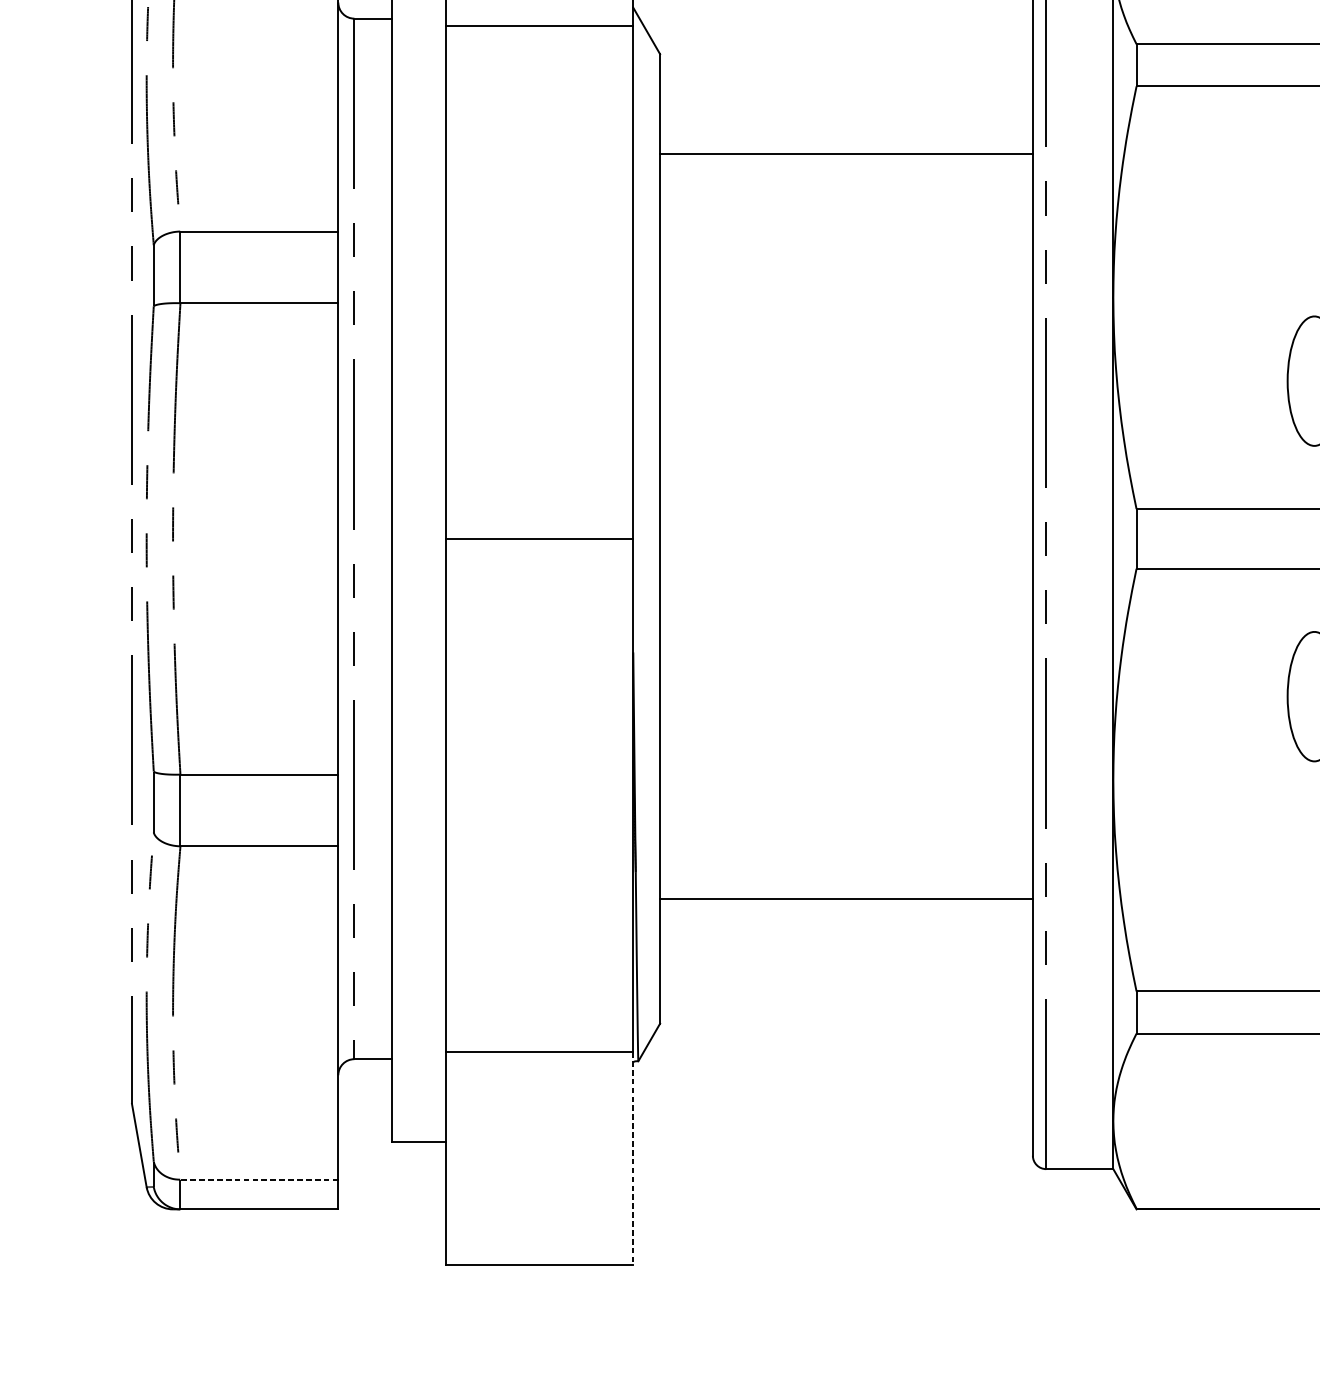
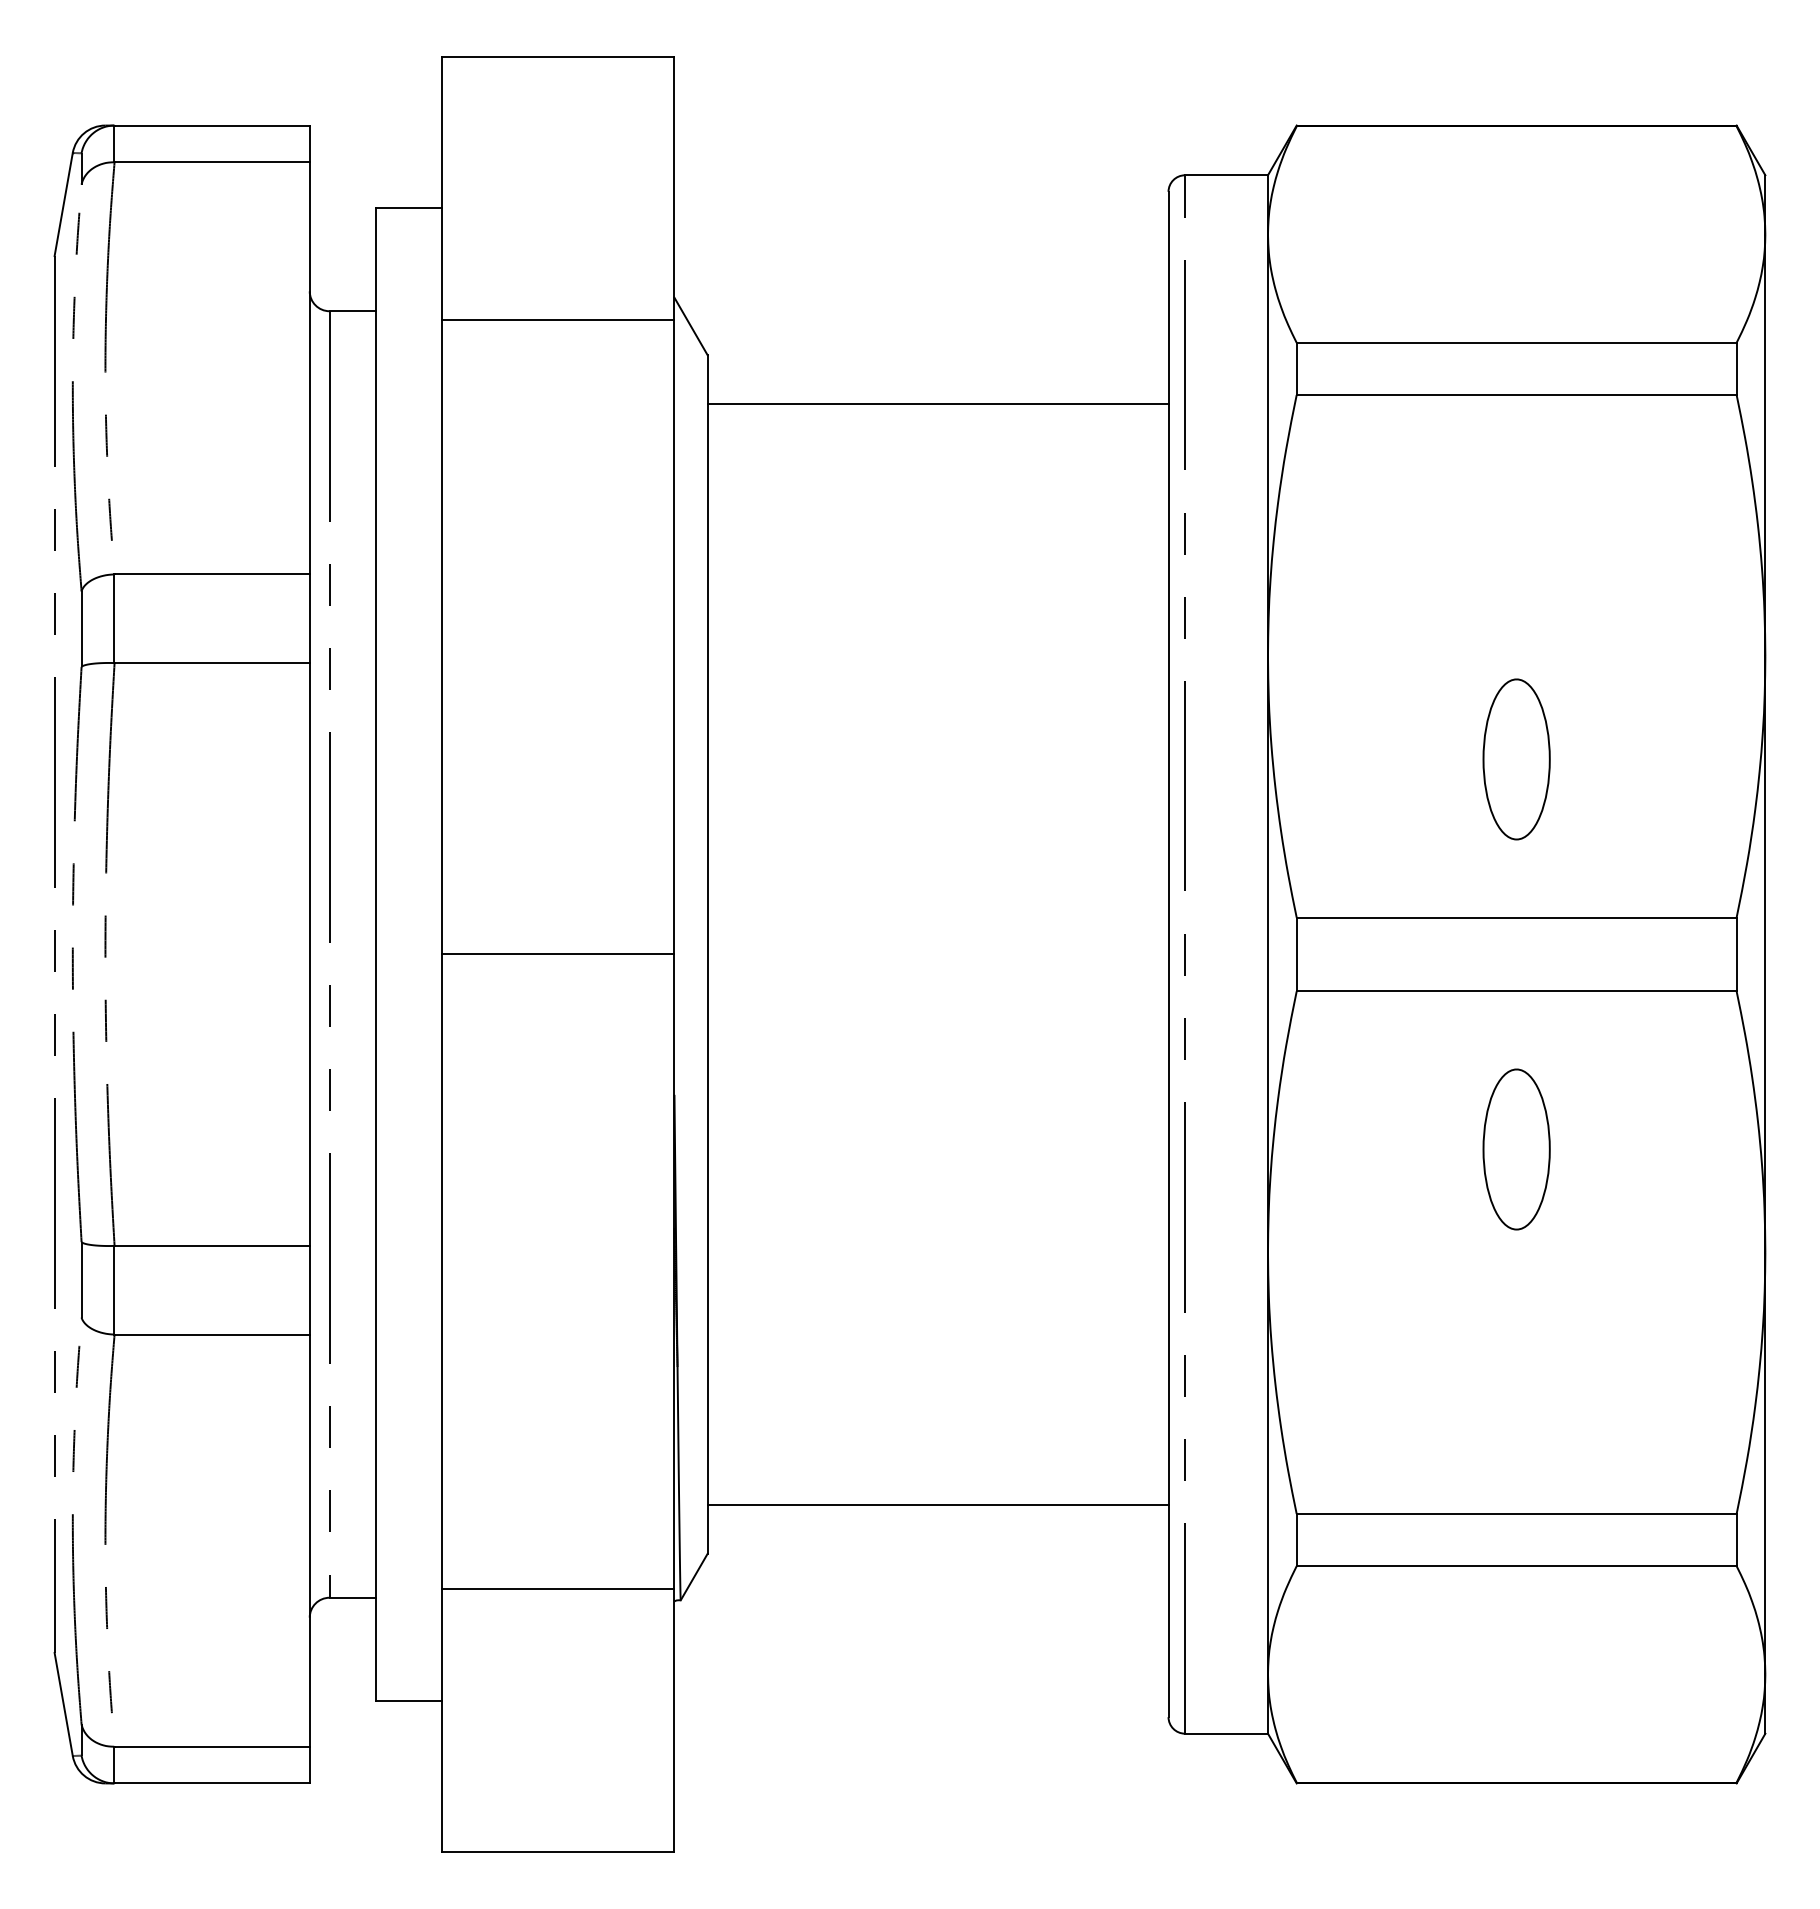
line: (846, 154) -> (937, 404), moved
line: (846, 898) -> (937, 1504), moved
line: (633, 1158) -> (674, 1720), dashed -> solid
line: (259, 1179) -> (212, 1746), dashed -> solid

